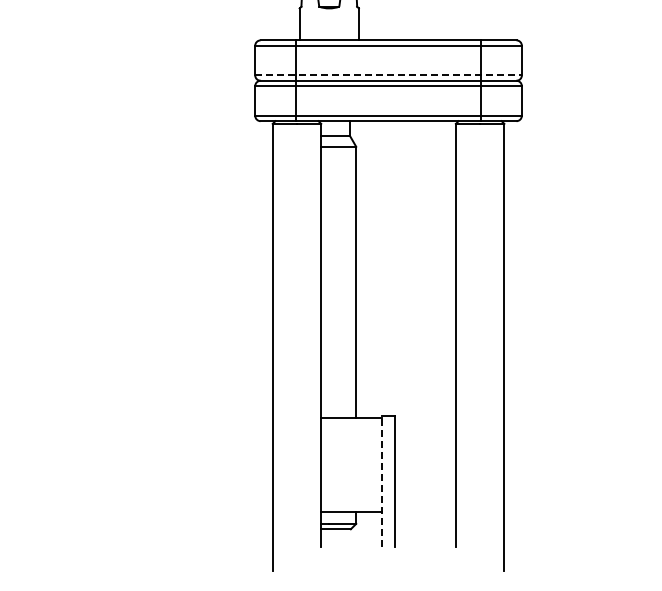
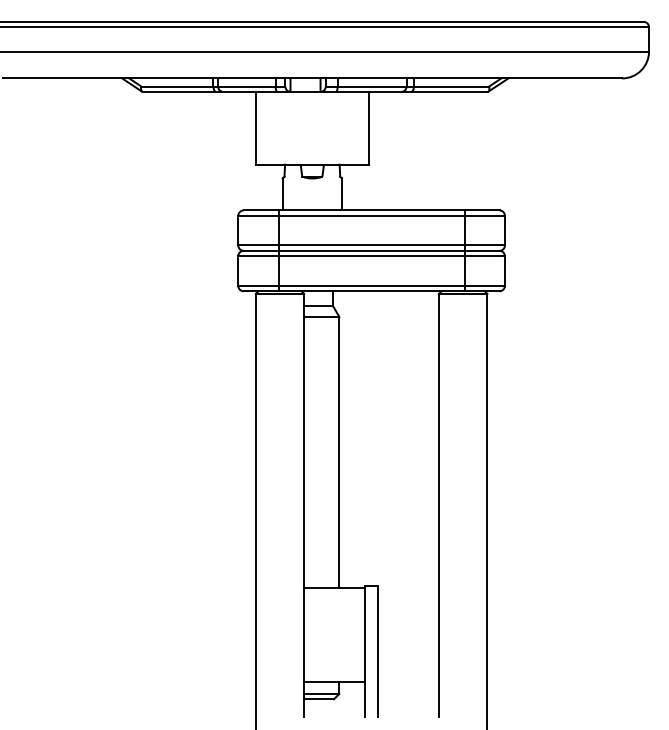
line: (389, 75) -> (372, 245), dashed -> solid
line: (381, 481) -> (364, 651), dashed -> solid

